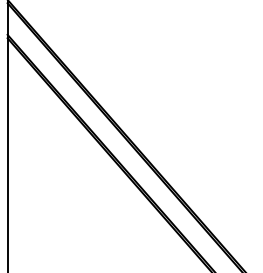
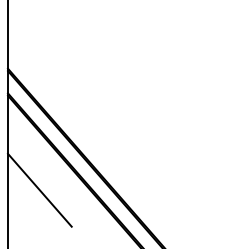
line: (52, 171) -> (39, 189), added

